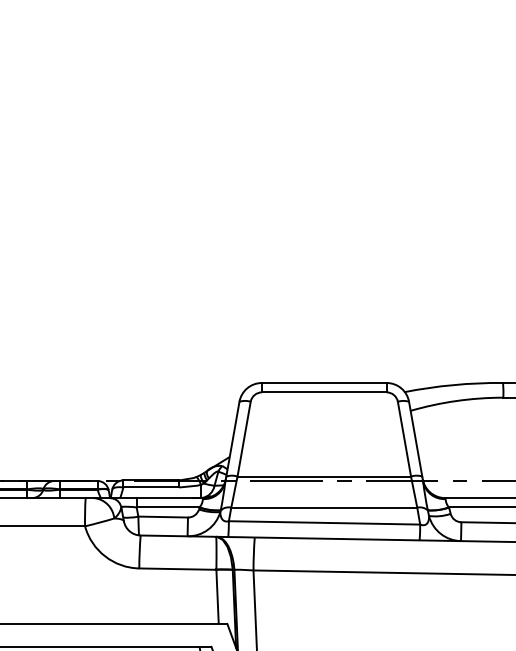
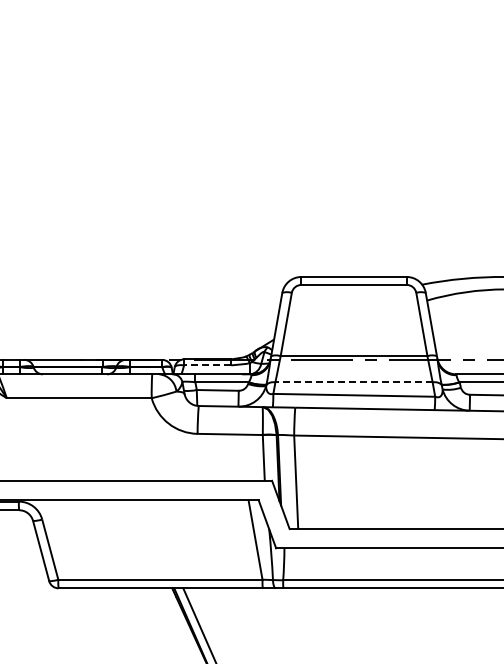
line: (151, 487) -> (207, 365), solid -> dashed
line: (324, 507) -> (354, 382), solid -> dashed

